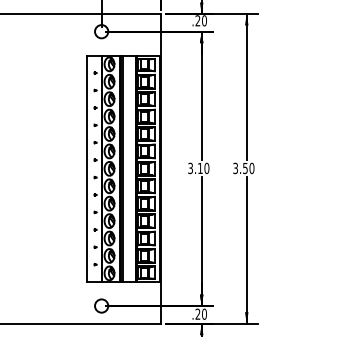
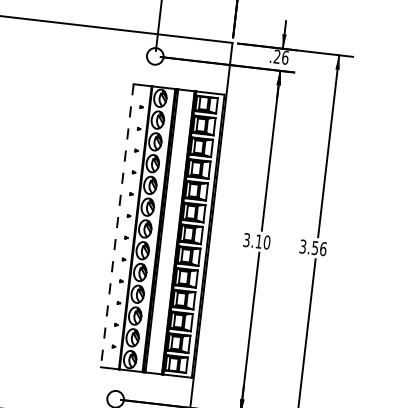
text: (204, 20) -> (285, 57), .20 -> .26
text: (251, 167) -> (322, 247), 3.50 -> 3.56
line: (87, 169) -> (117, 226), solid -> dashed

